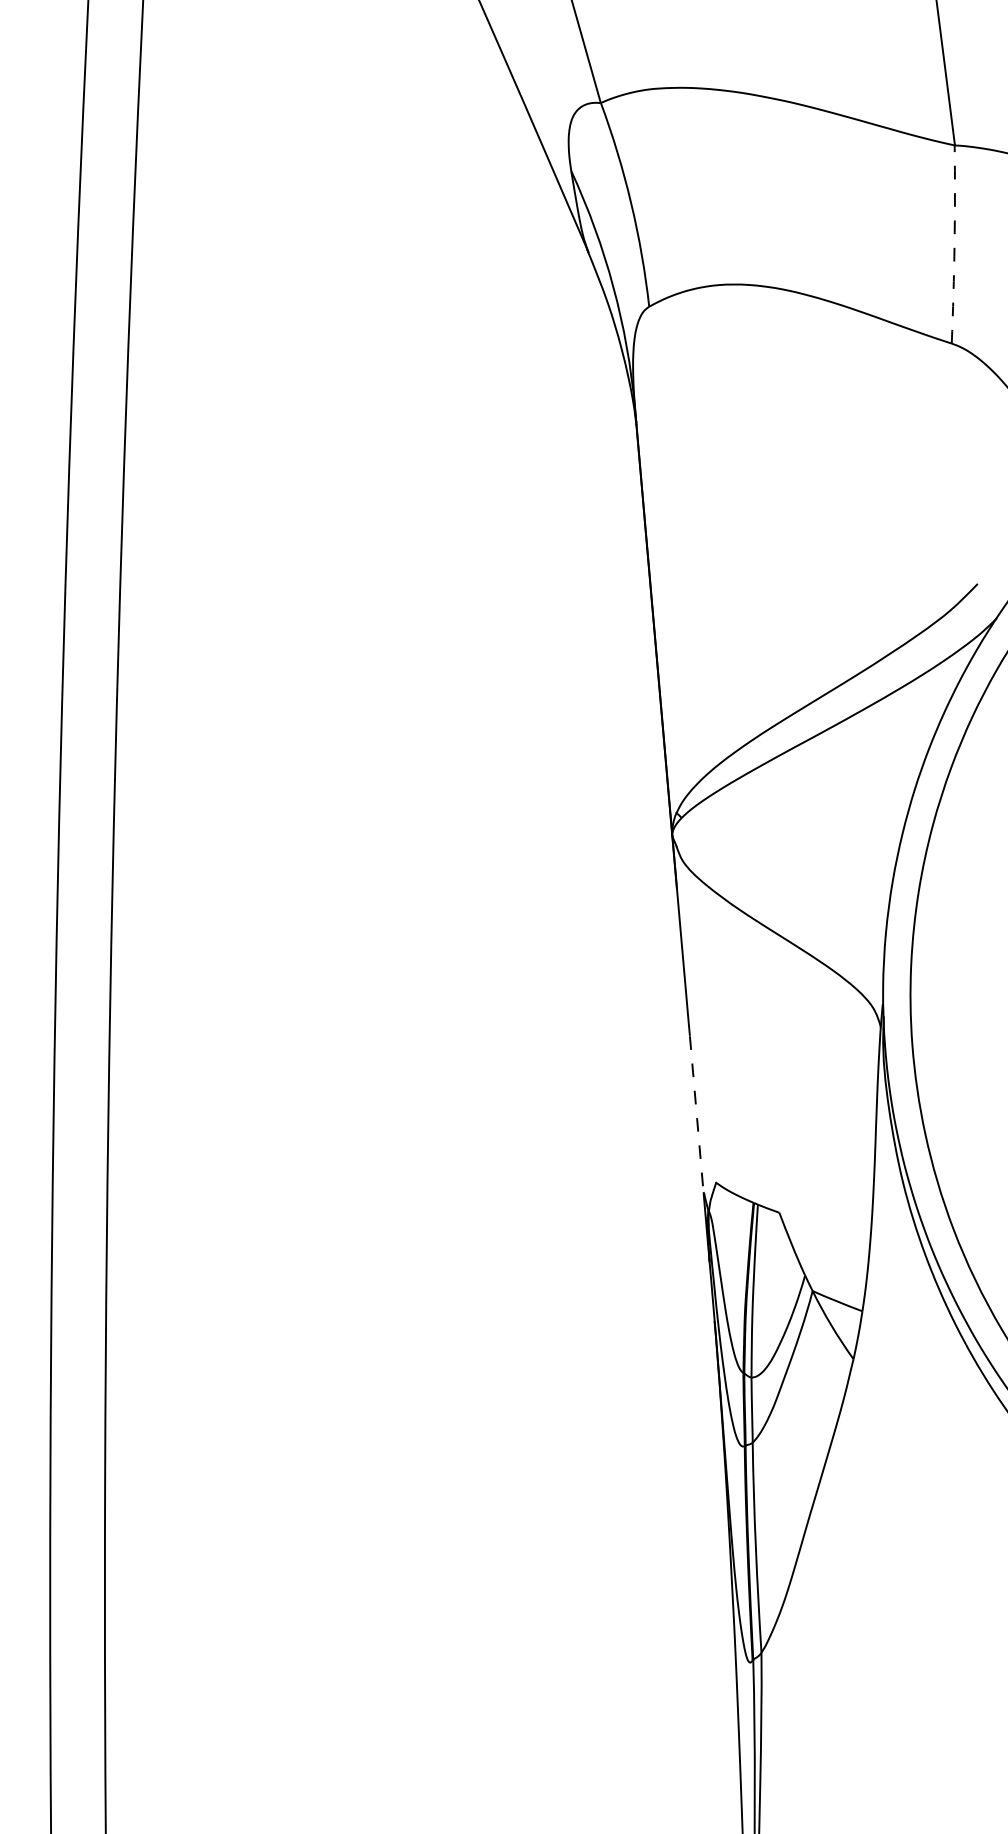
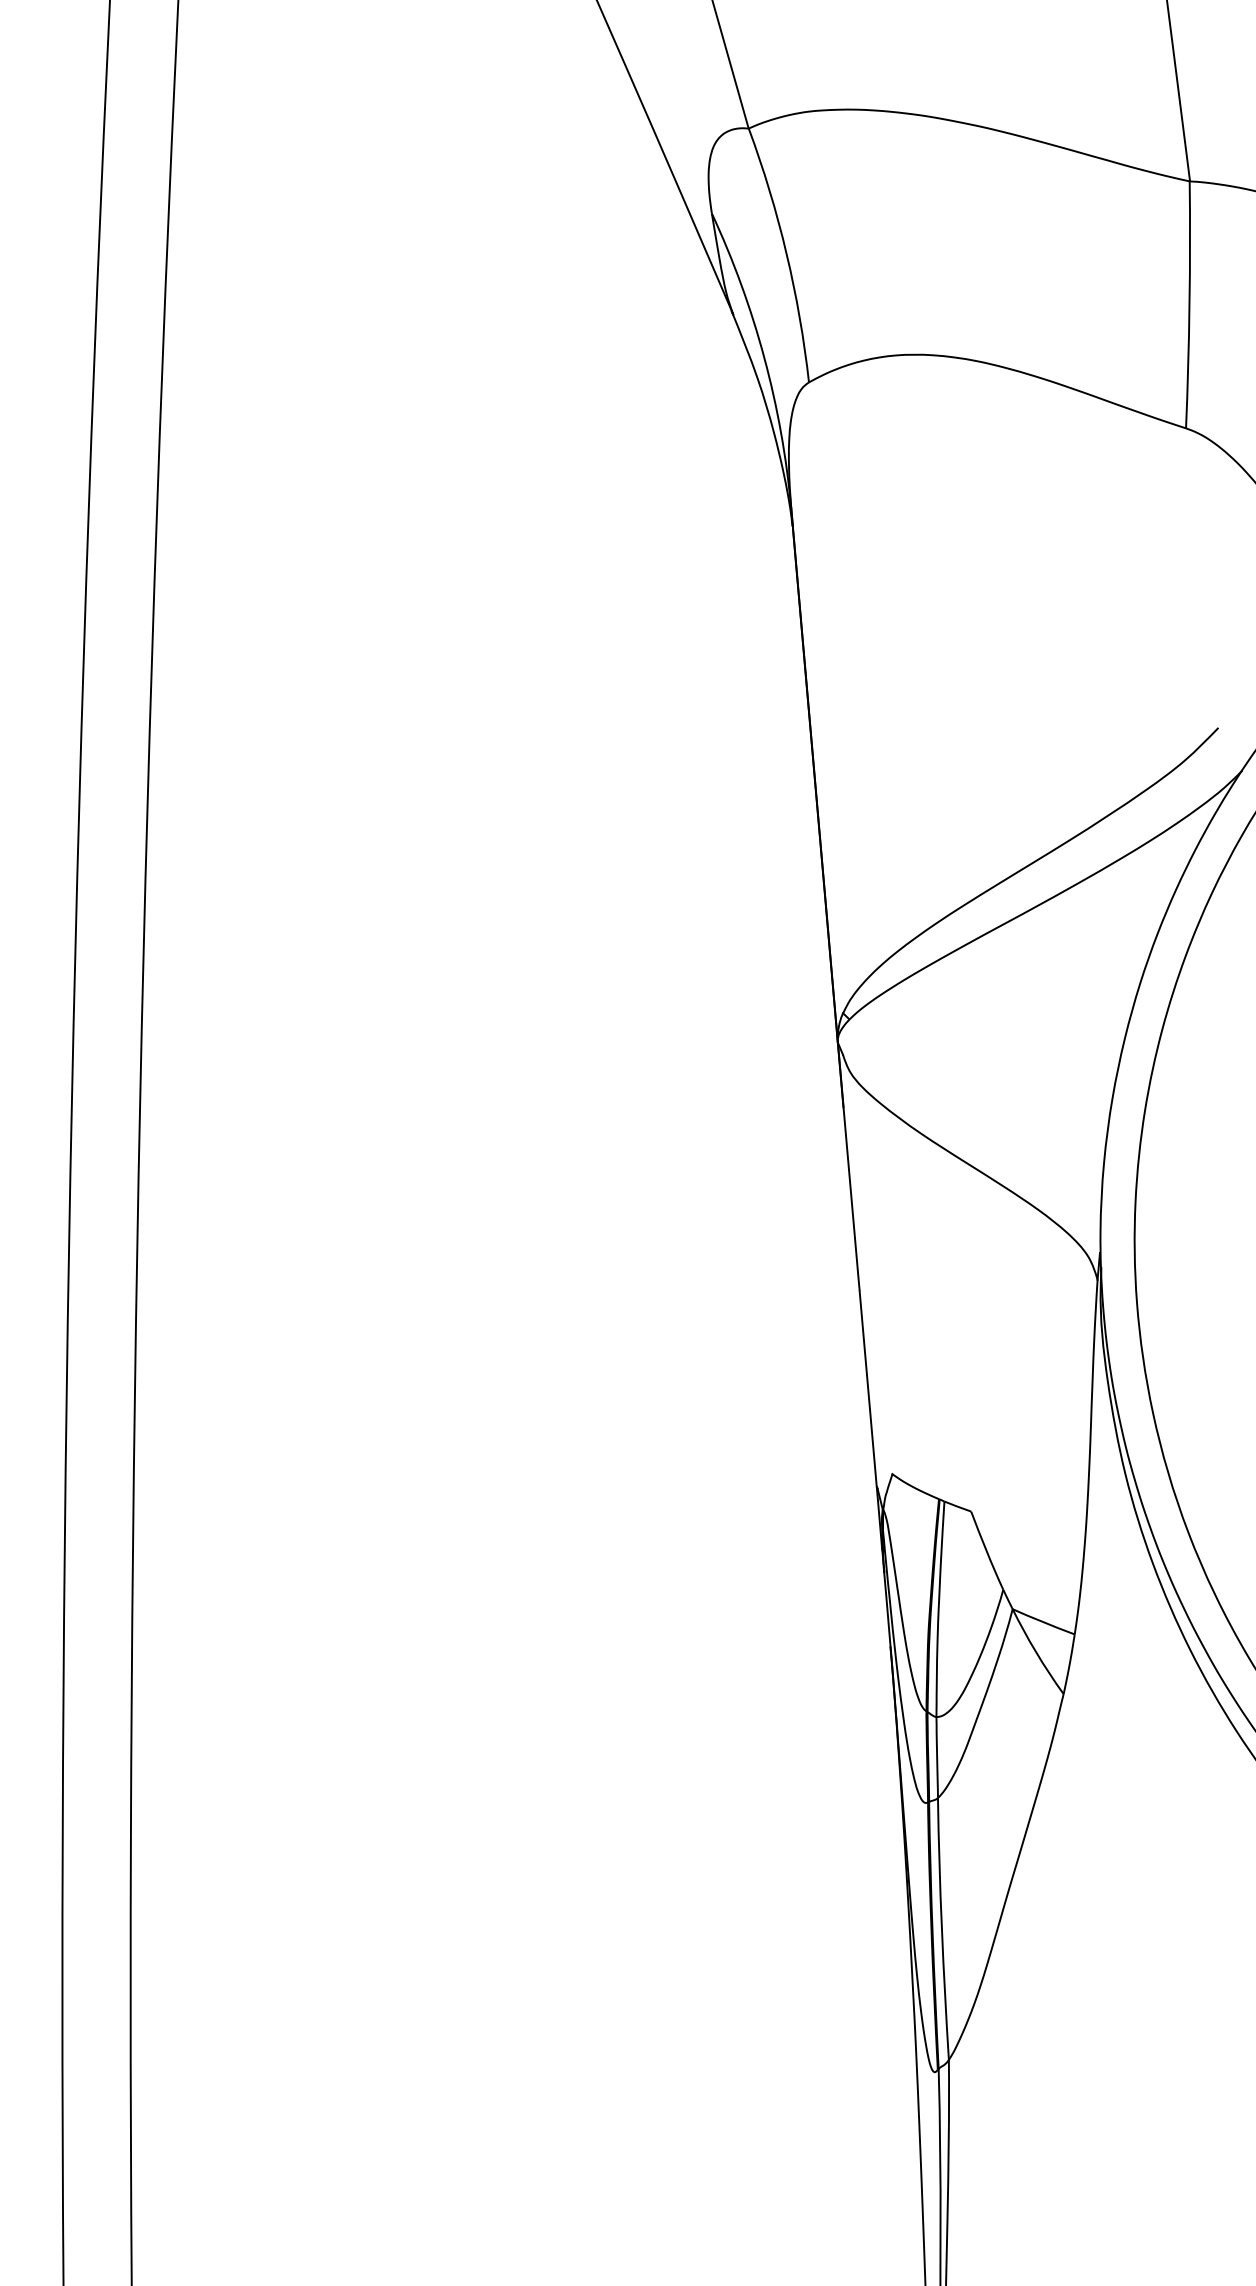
arc: (954, 244) -> (1189, 304), dashed -> solid
line: (696, 1114) -> (867, 1389), dashed -> solid

